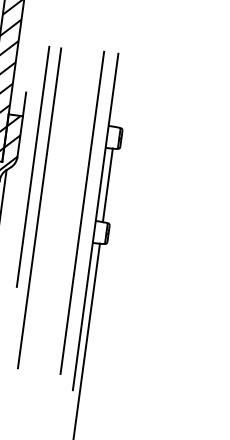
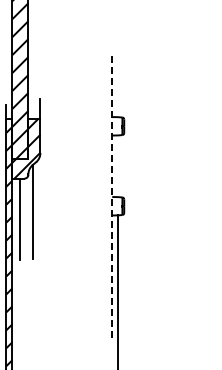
line: (33, 167) -> (54, 159), removed
line: (108, 185) -> (118, 166), removed
line: (39, 207) -> (64, 192), removed
line: (82, 212) -> (100, 191), removed
line: (95, 222) -> (112, 198), solid -> dashed

